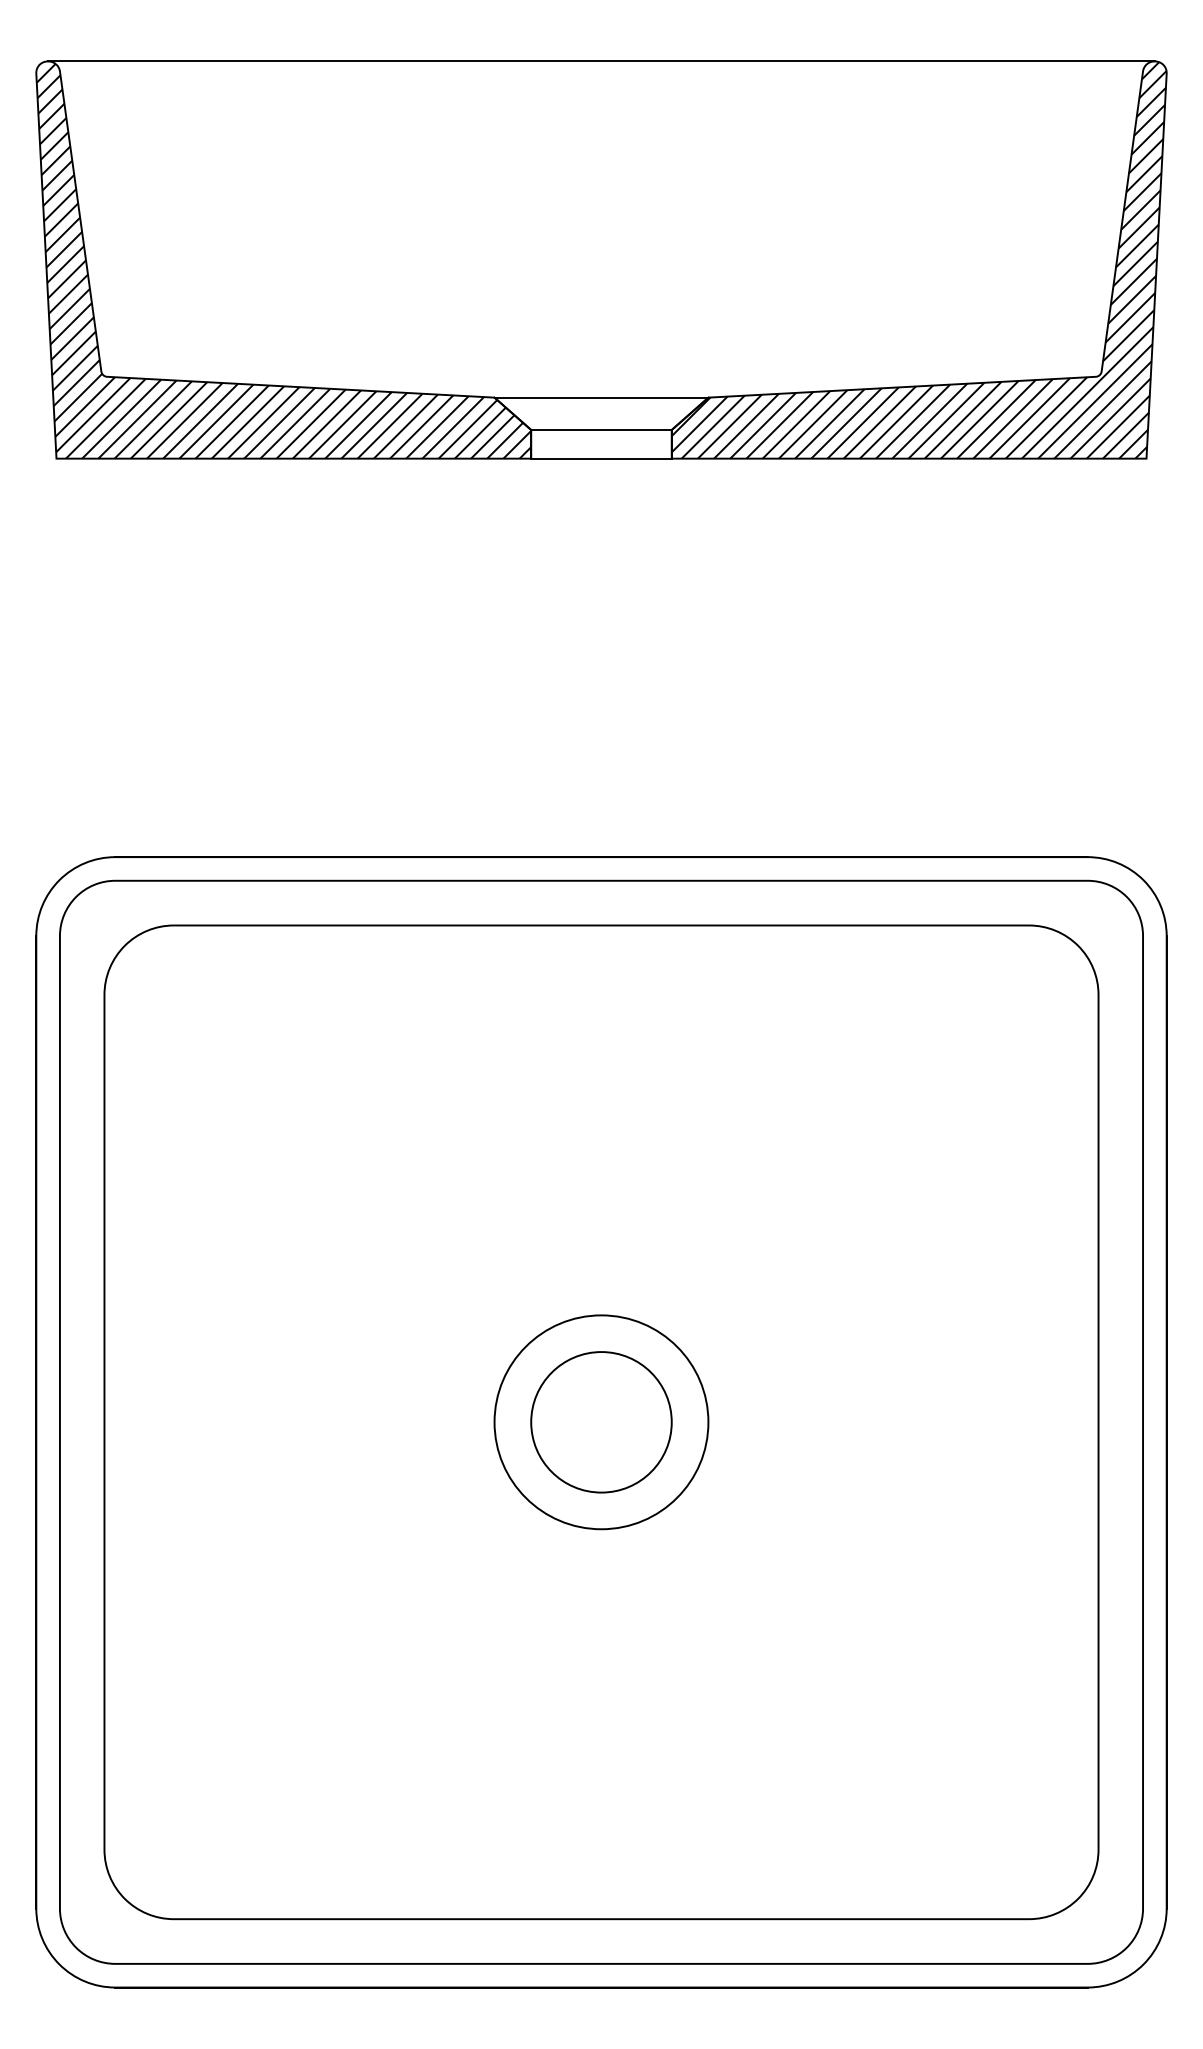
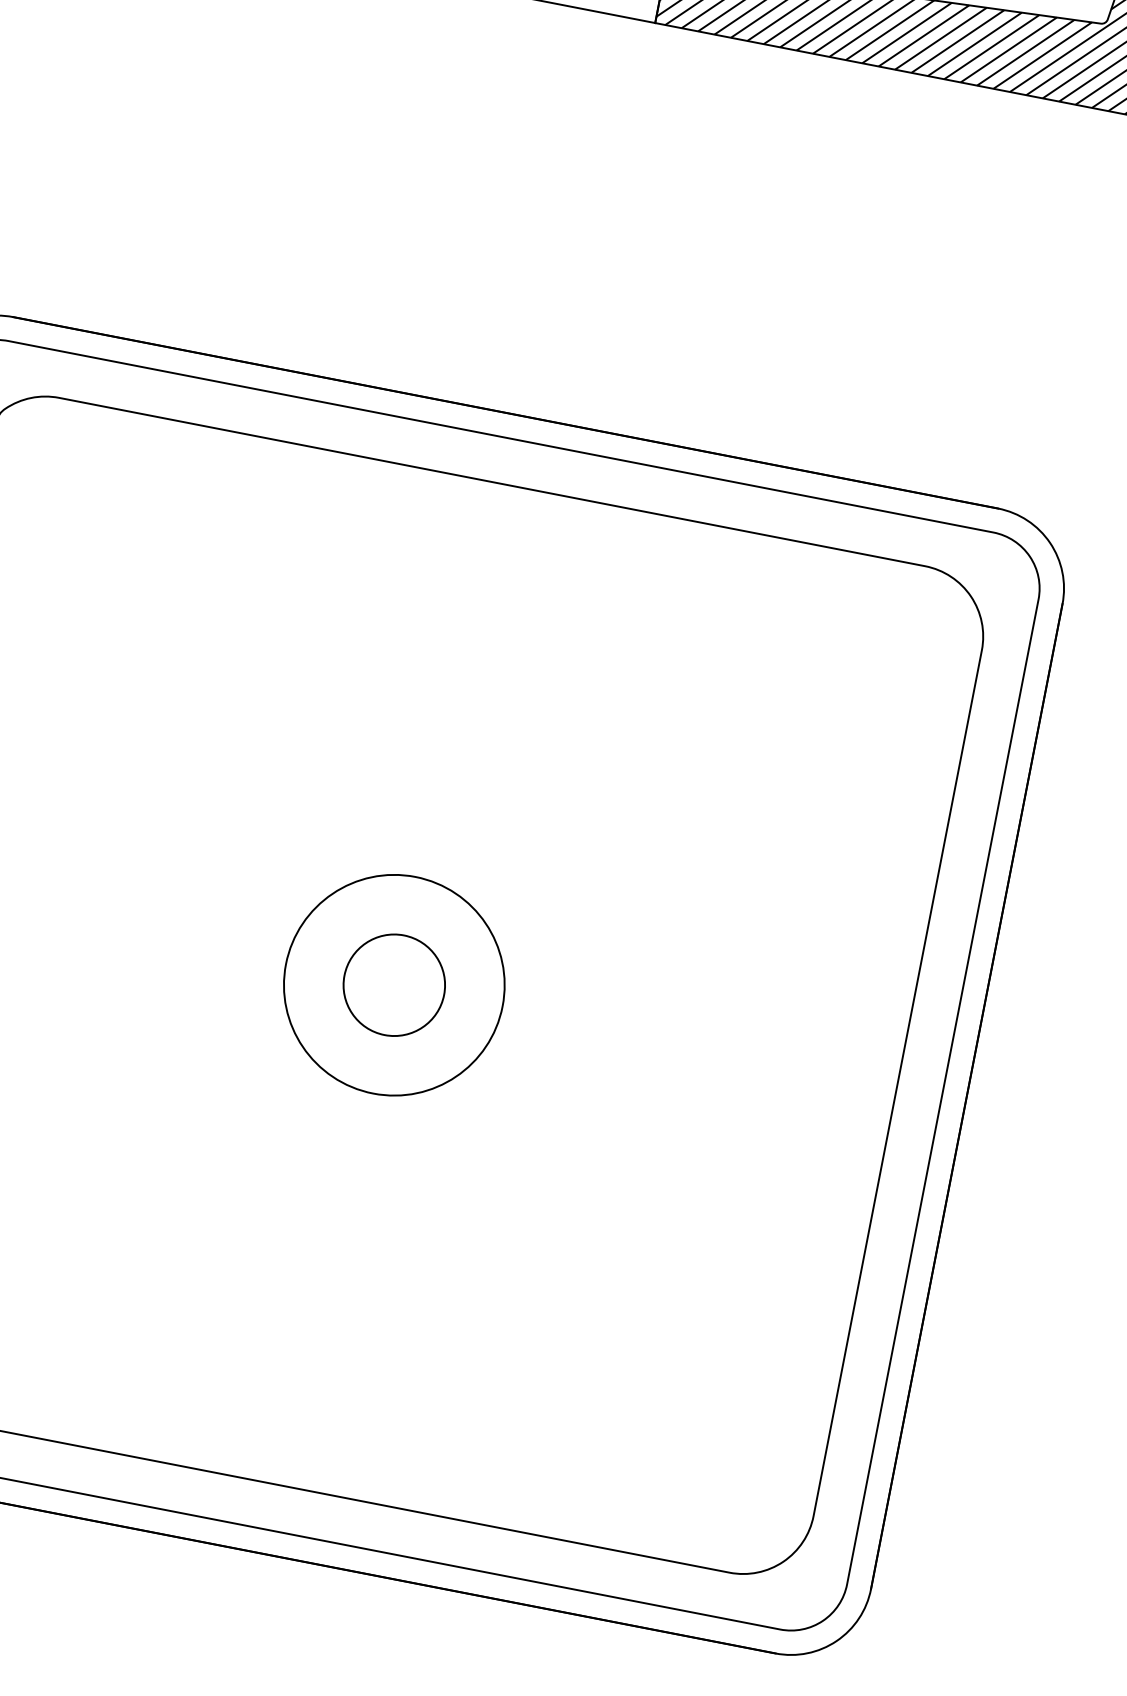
circle: (601, 1422) -> (394, 985), size x0.7

